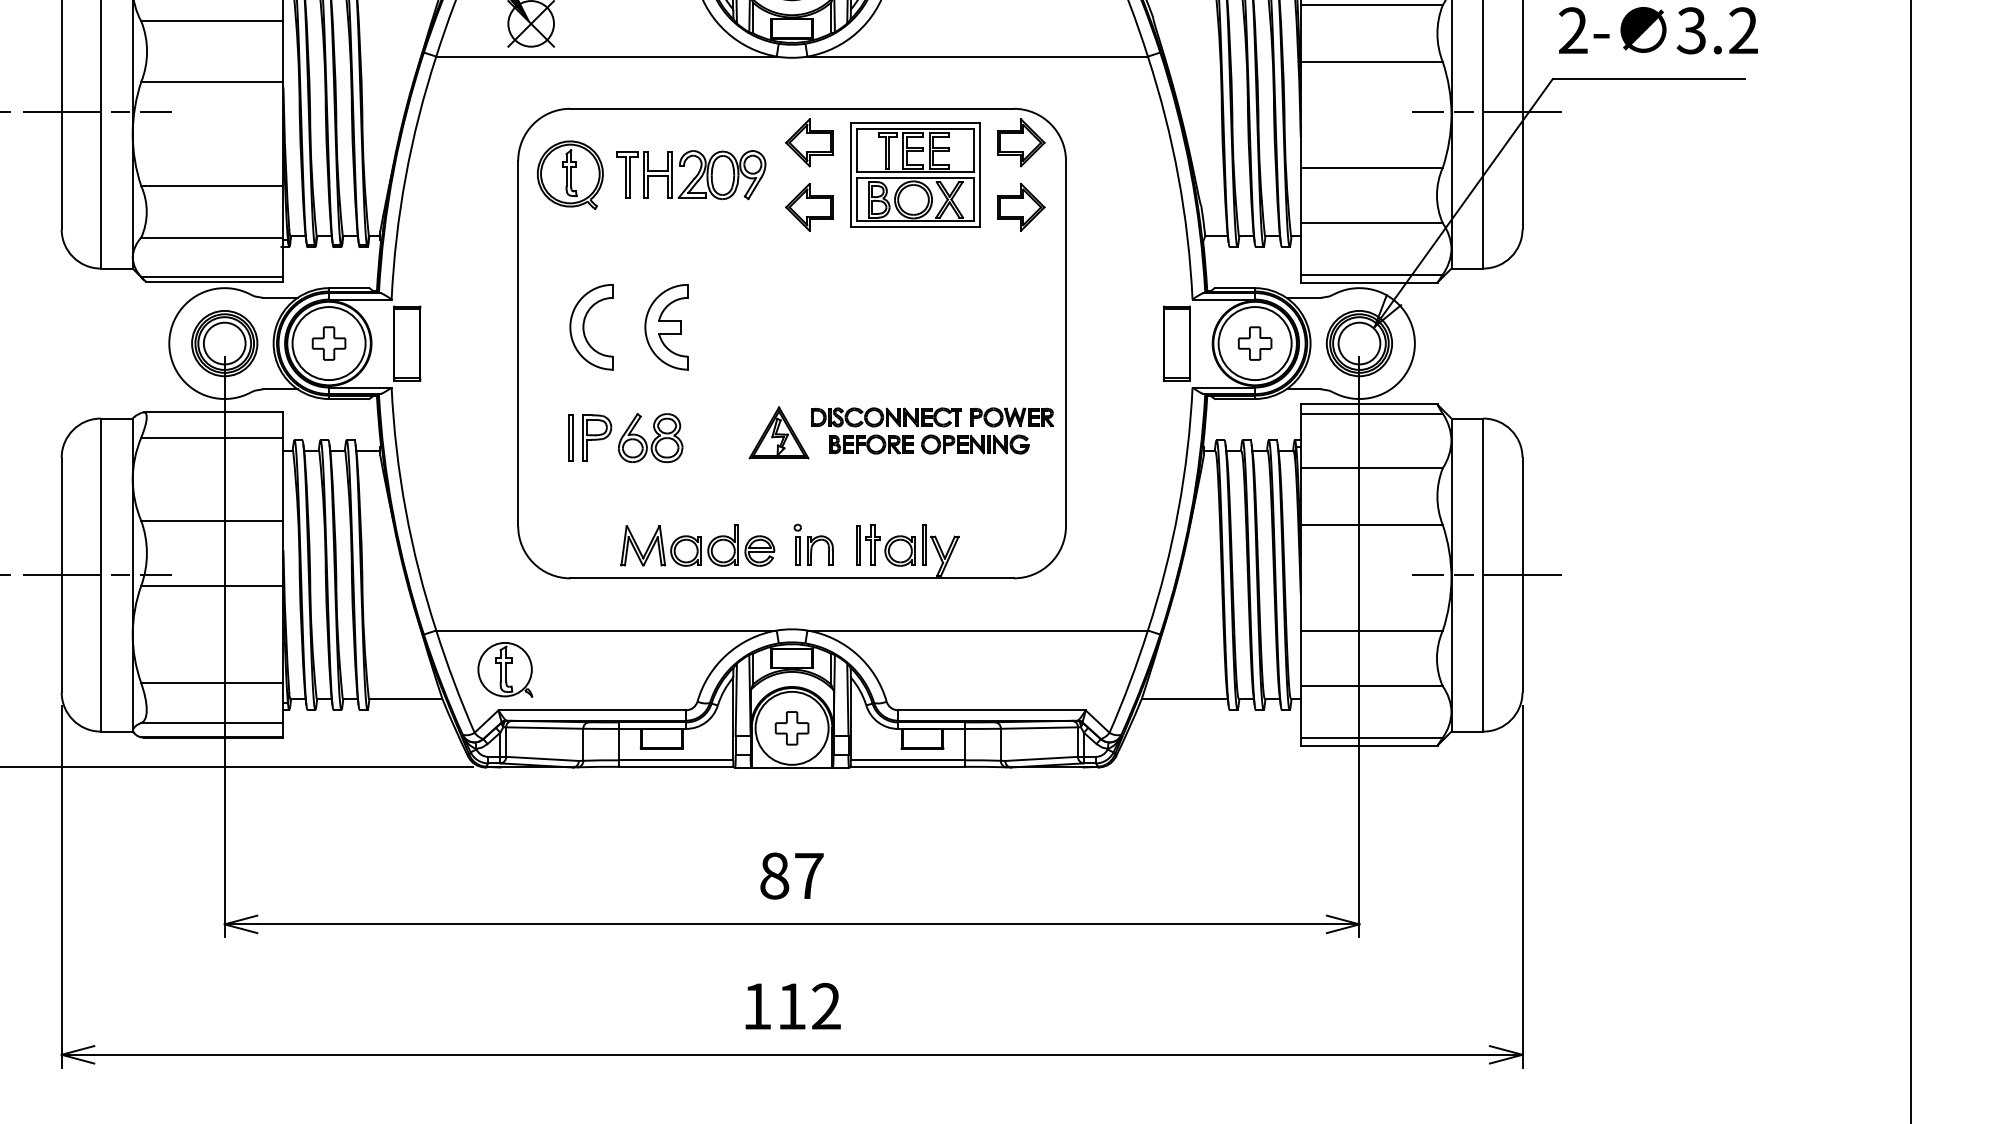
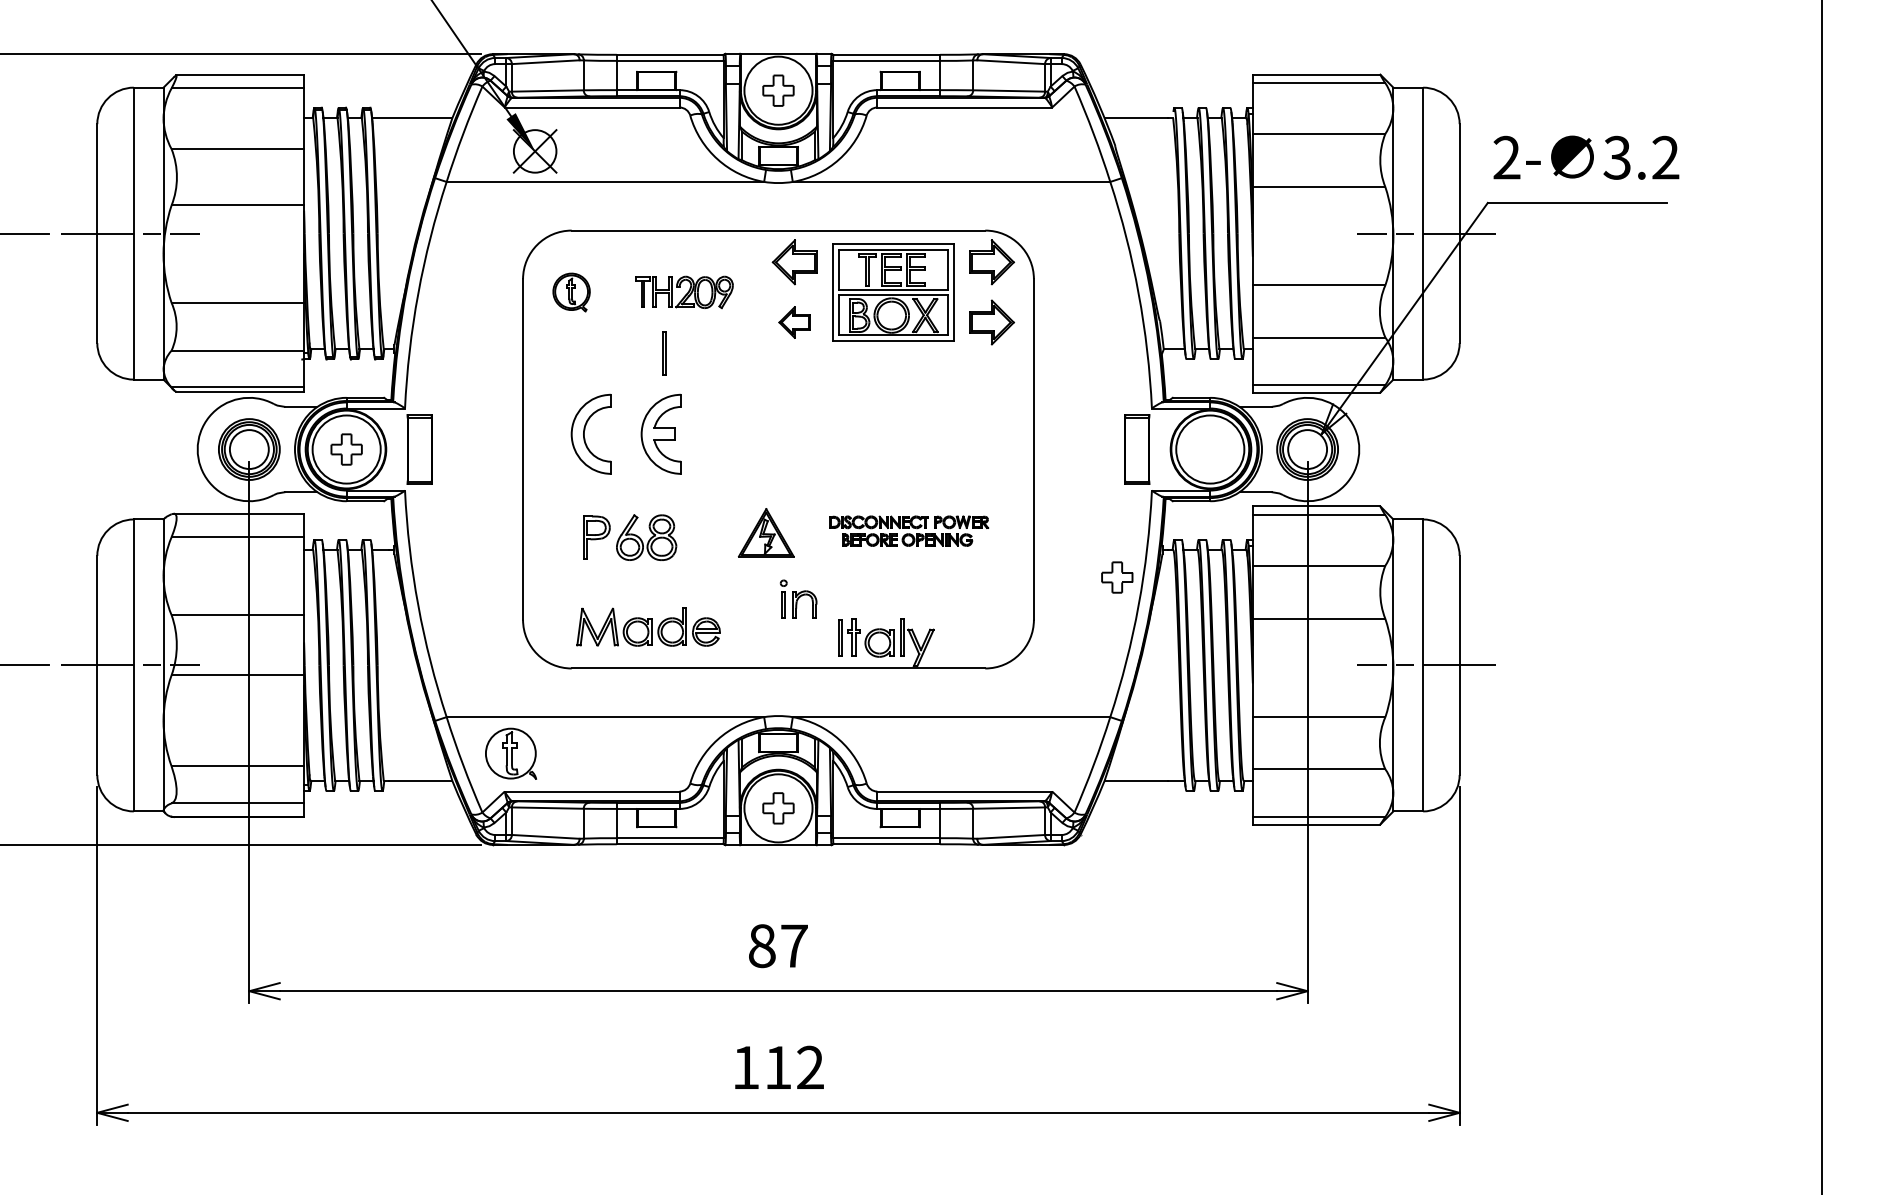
part: (570, 175) -> (571, 292), size x0.6
part: (691, 175) -> (684, 292), size x0.7
part: (809, 207) -> (794, 322), size x0.7
part: (1255, 343) -> (1117, 577), moved
part: (932, 431) -> (909, 531), size x0.7
line: (570, 437) -> (663, 353), moved
part: (813, 544) -> (798, 598), moved
part: (697, 545) -> (648, 626), moved

